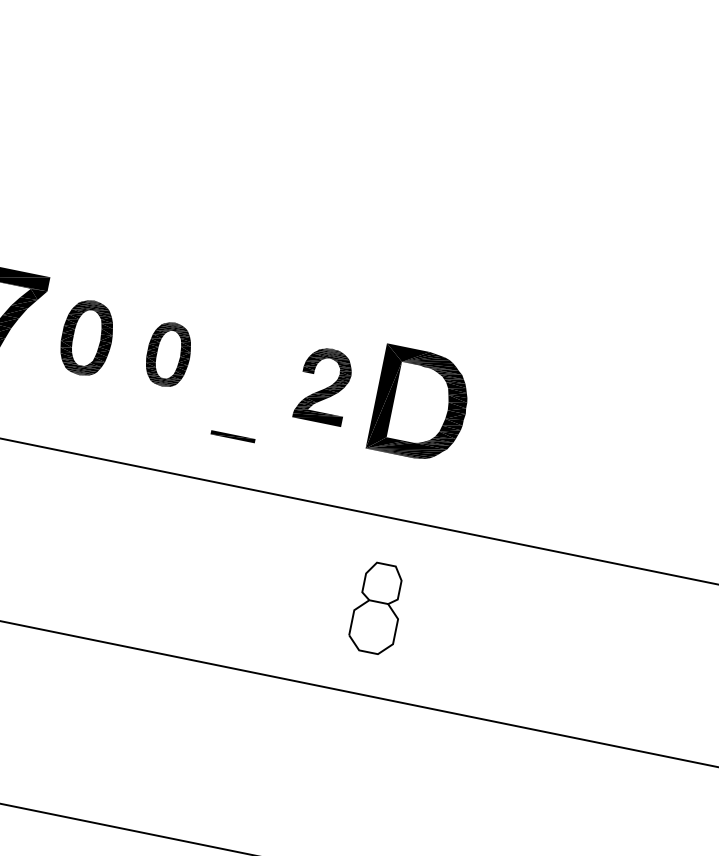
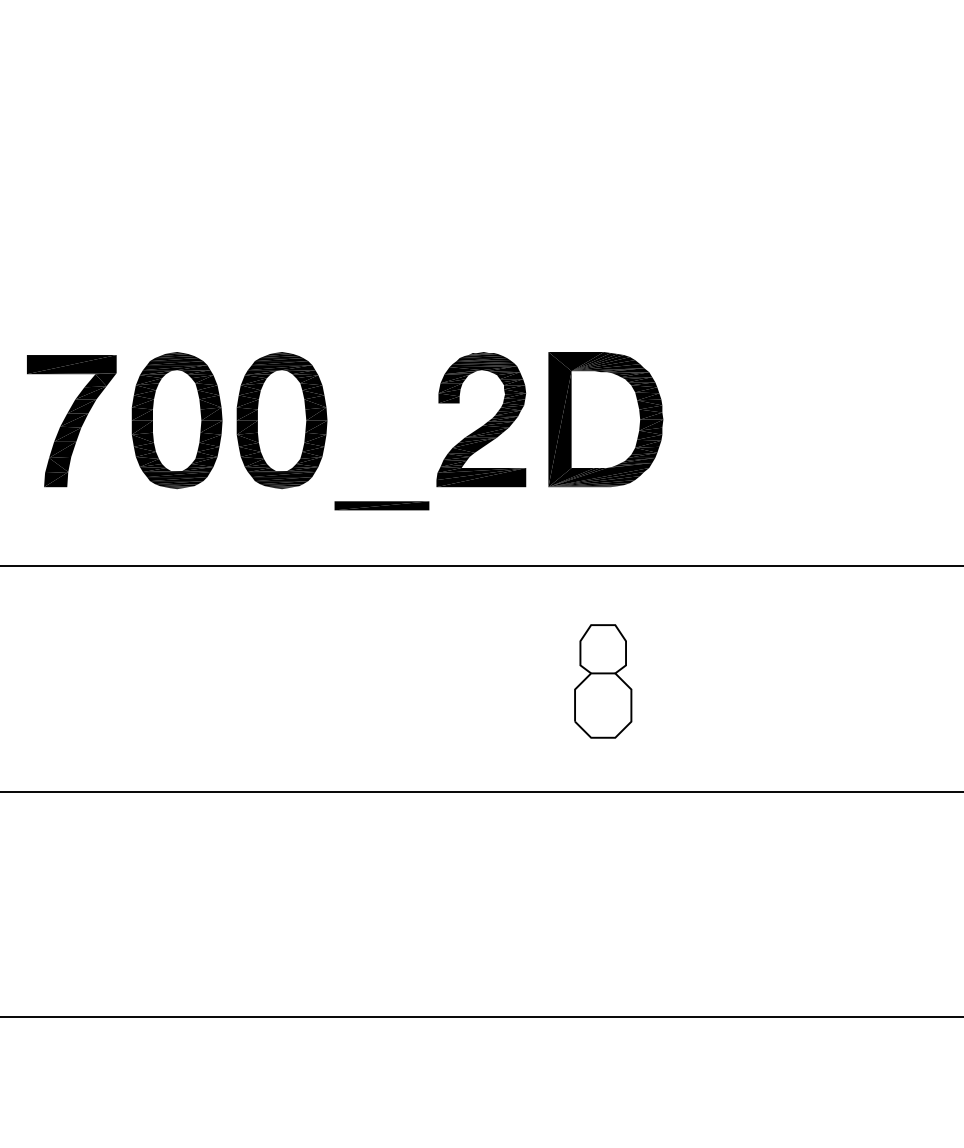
part: (86, 337) -> (176, 420), size x1.43
part: (168, 354) -> (281, 420), size x1.67
part: (324, 385) -> (481, 419), size x1.43
part: (232, 436) -> (381, 505), size x1.67

